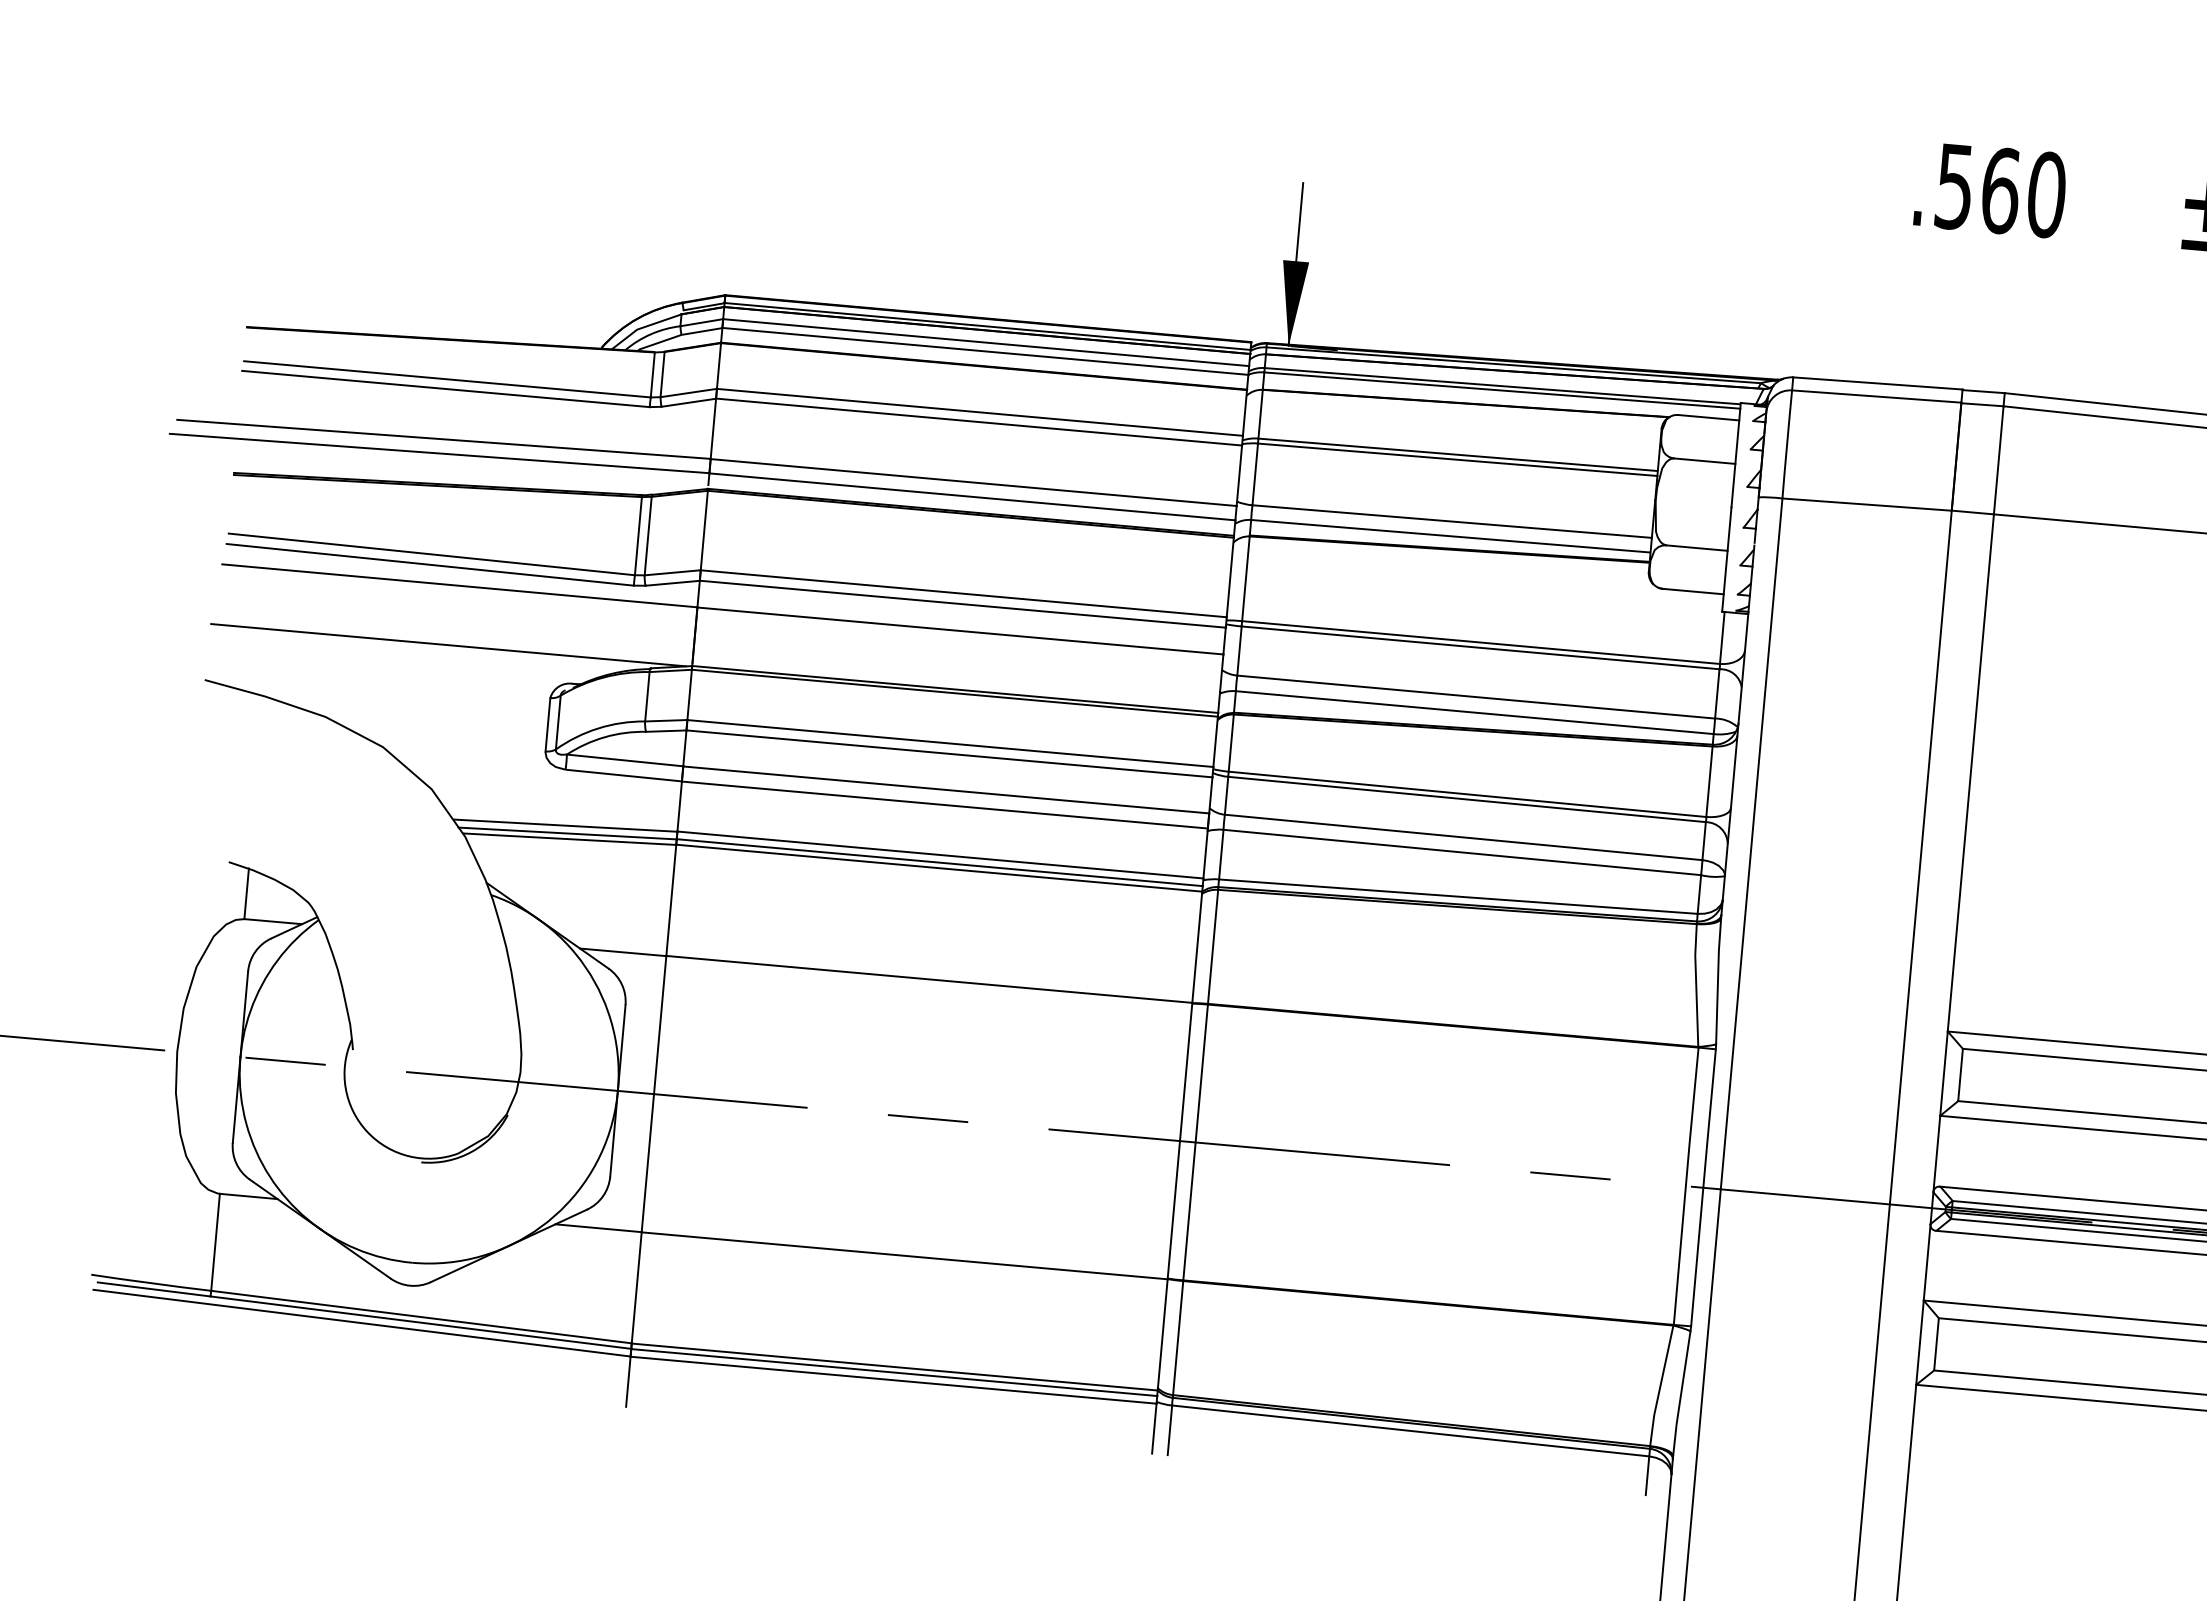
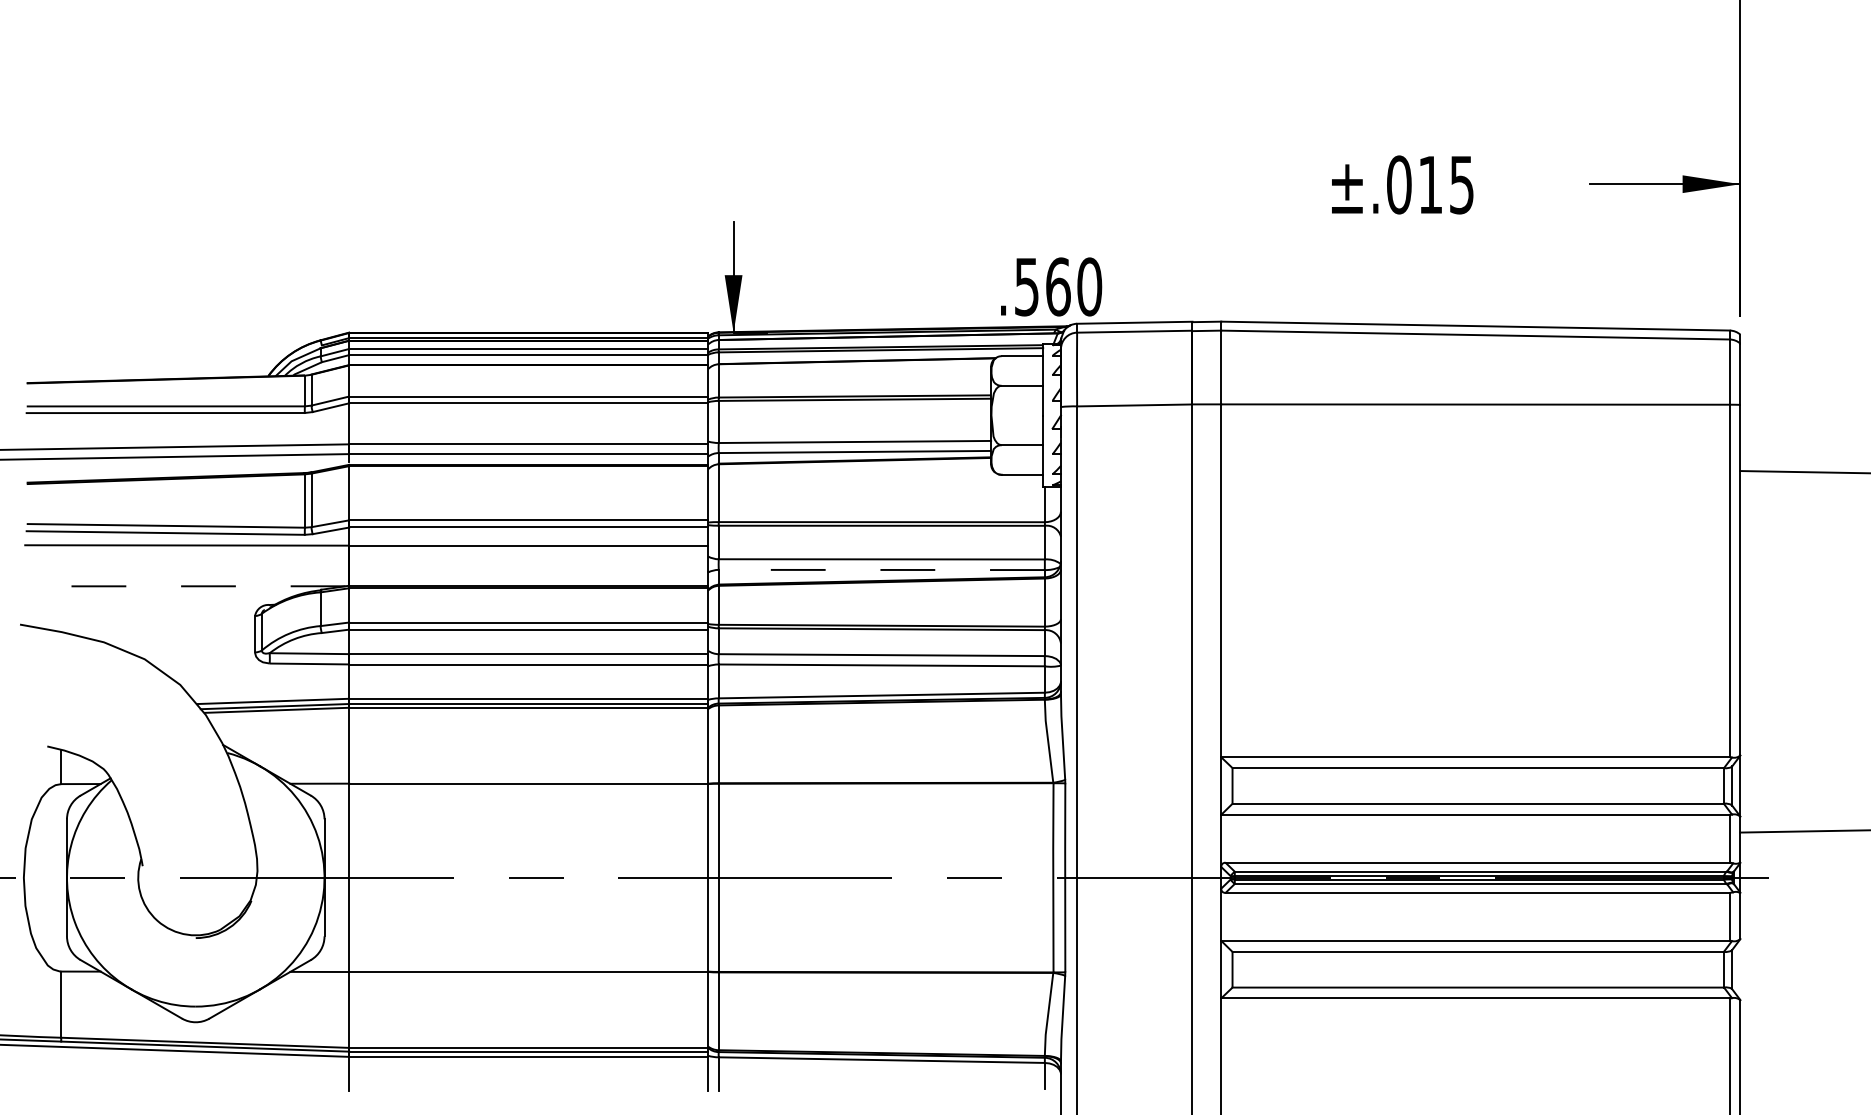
text: (1990, 189) -> (1051, 286), moved
line: (447, 645) -> (182, 586), solid -> dashed
line: (1477, 712) -> (883, 569), solid -> dashed

